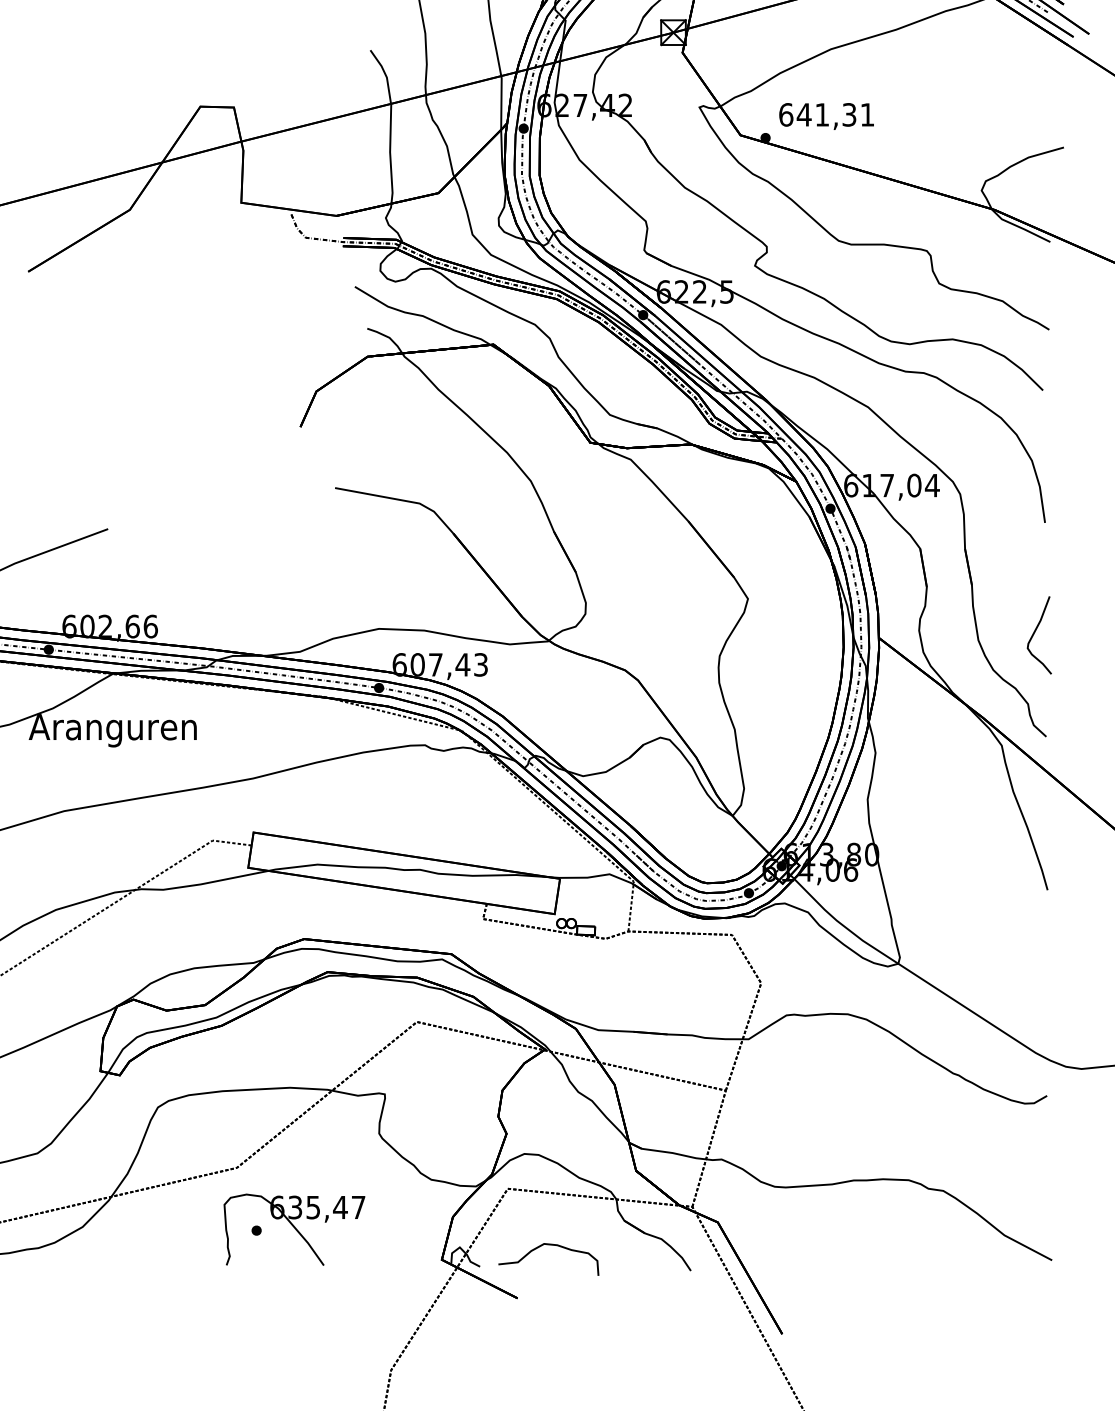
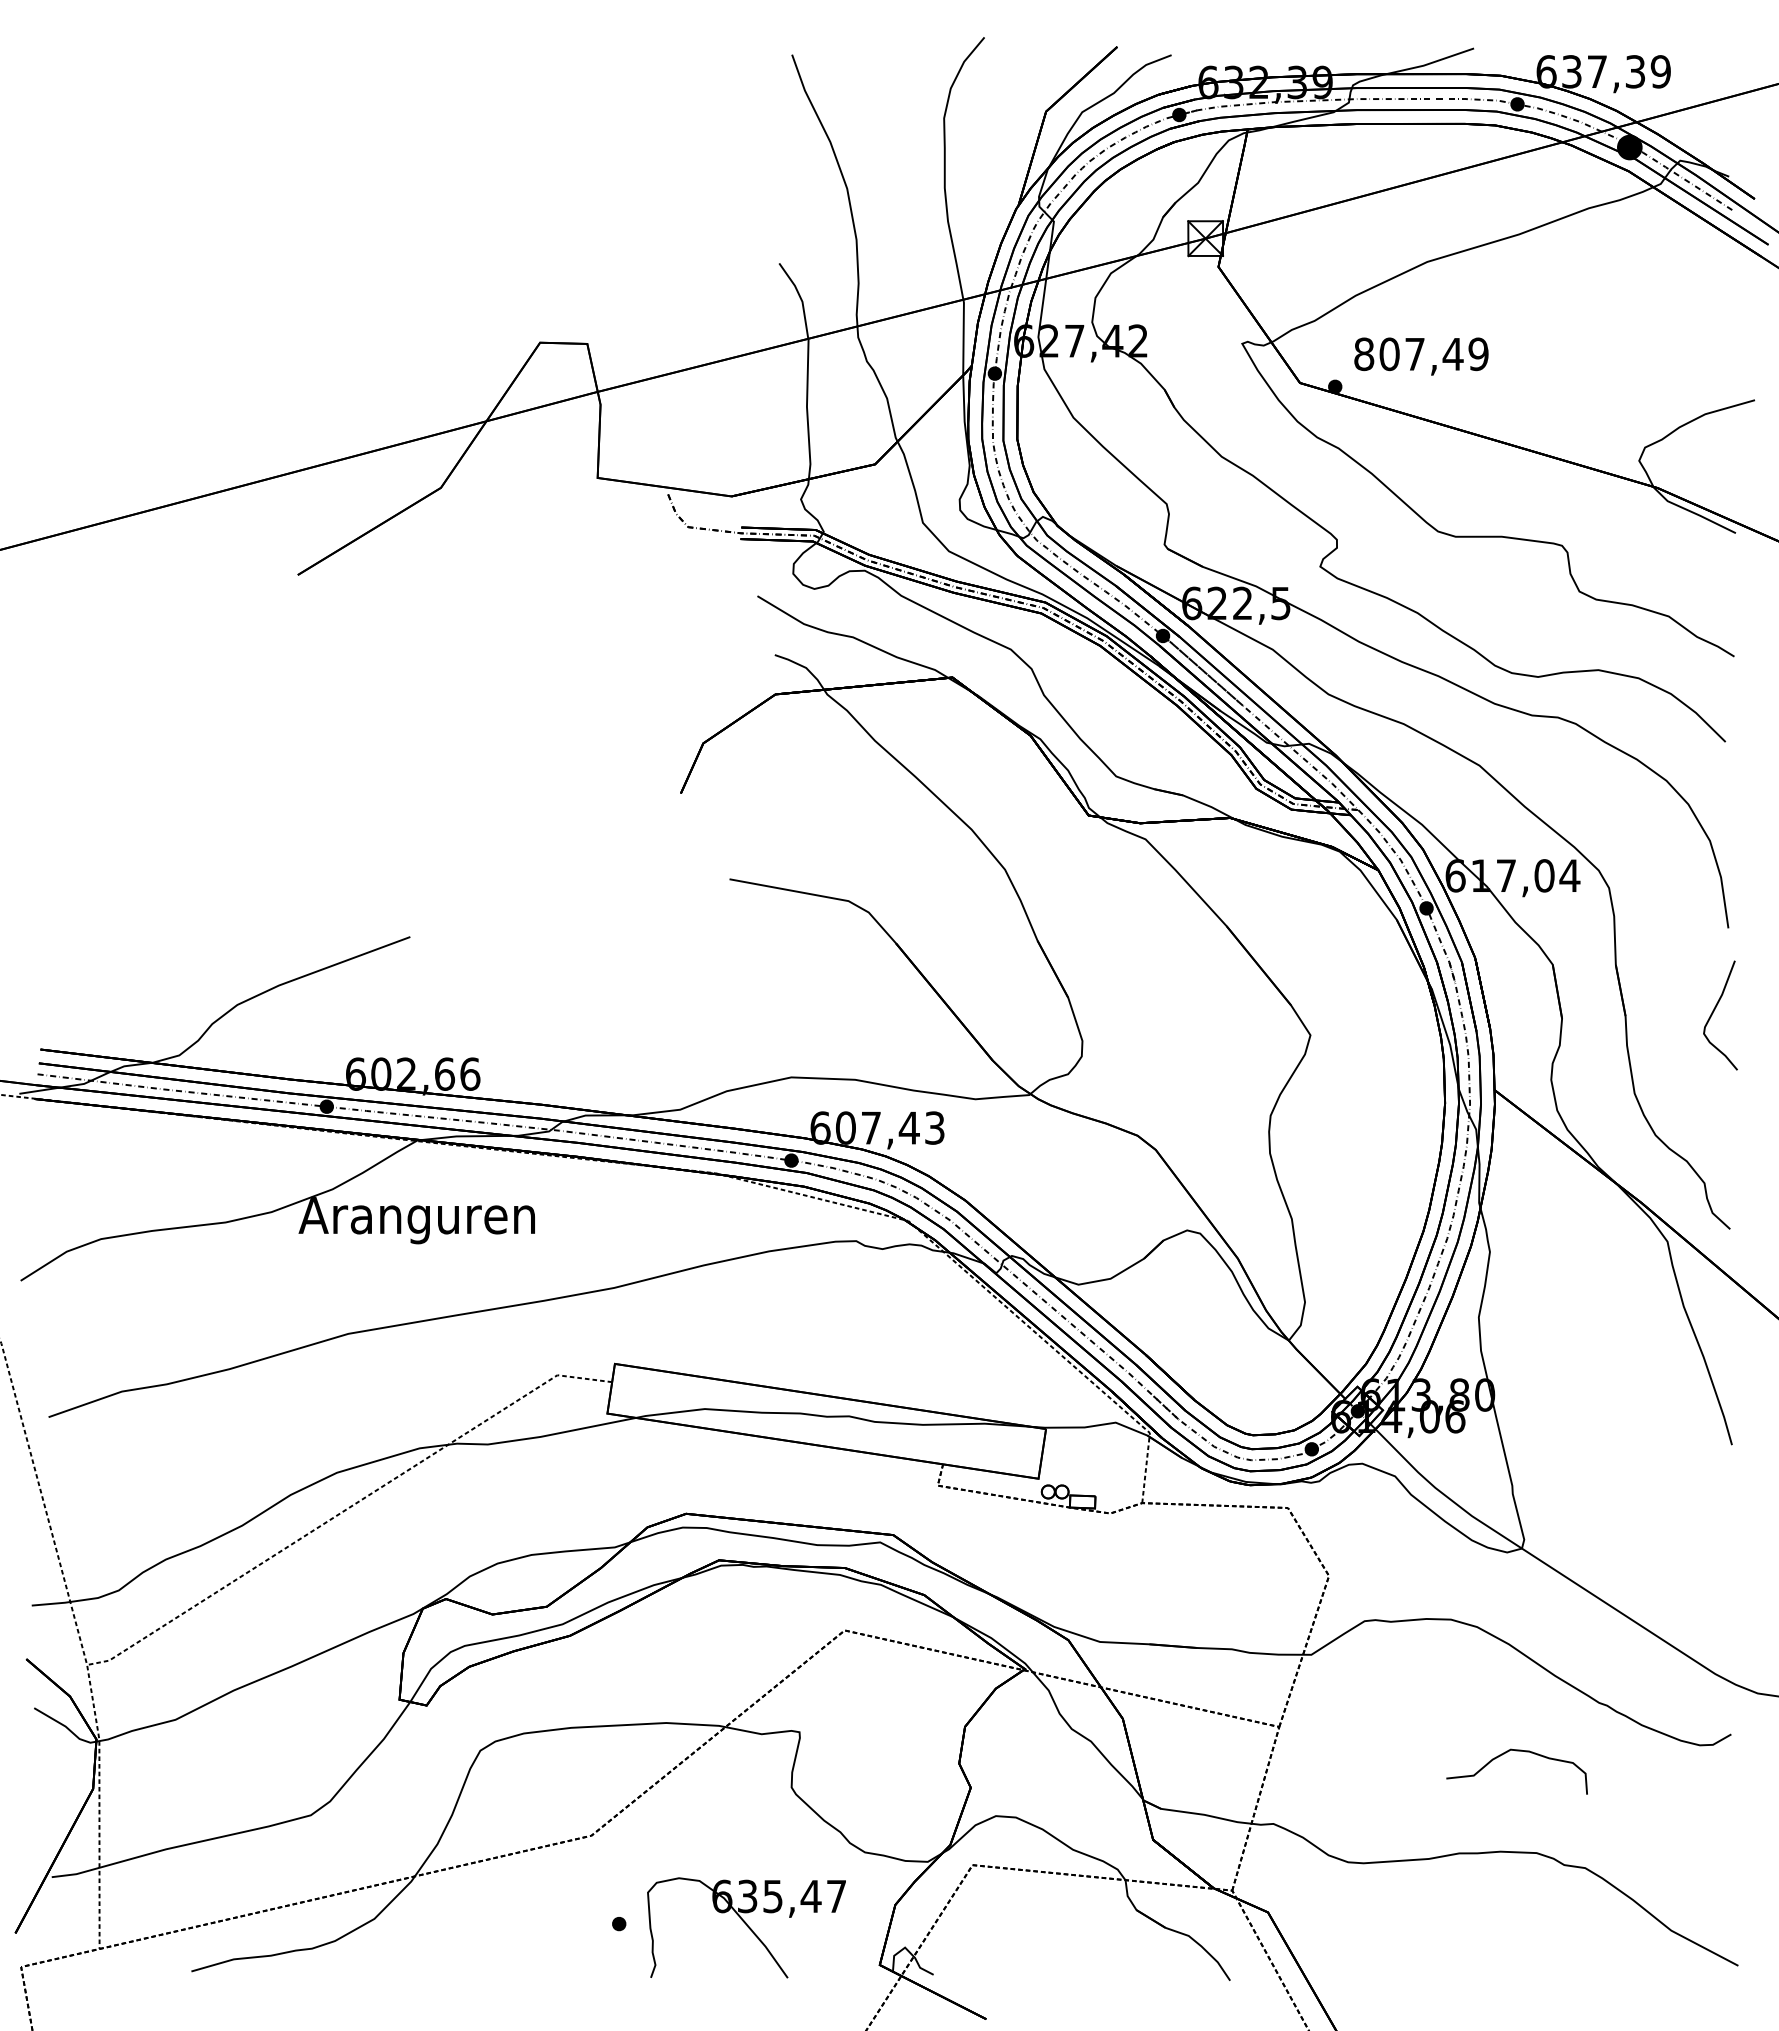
text: (826, 115) -> (1421, 354), 641,31 -> 807,49
curve: (1035, 632) -> (1714, 1011), moved
part: (294, 1229) -> (746, 1927), moved
curve: (548, 1245) -> (1516, 1751), moved

